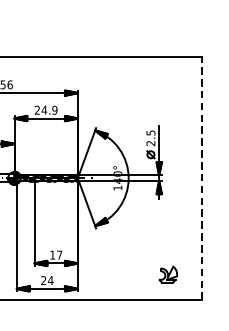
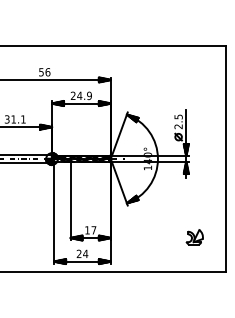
line: (201, 178) -> (225, 159), dashed -> solid
part: (168, 274) -> (194, 237), moved

